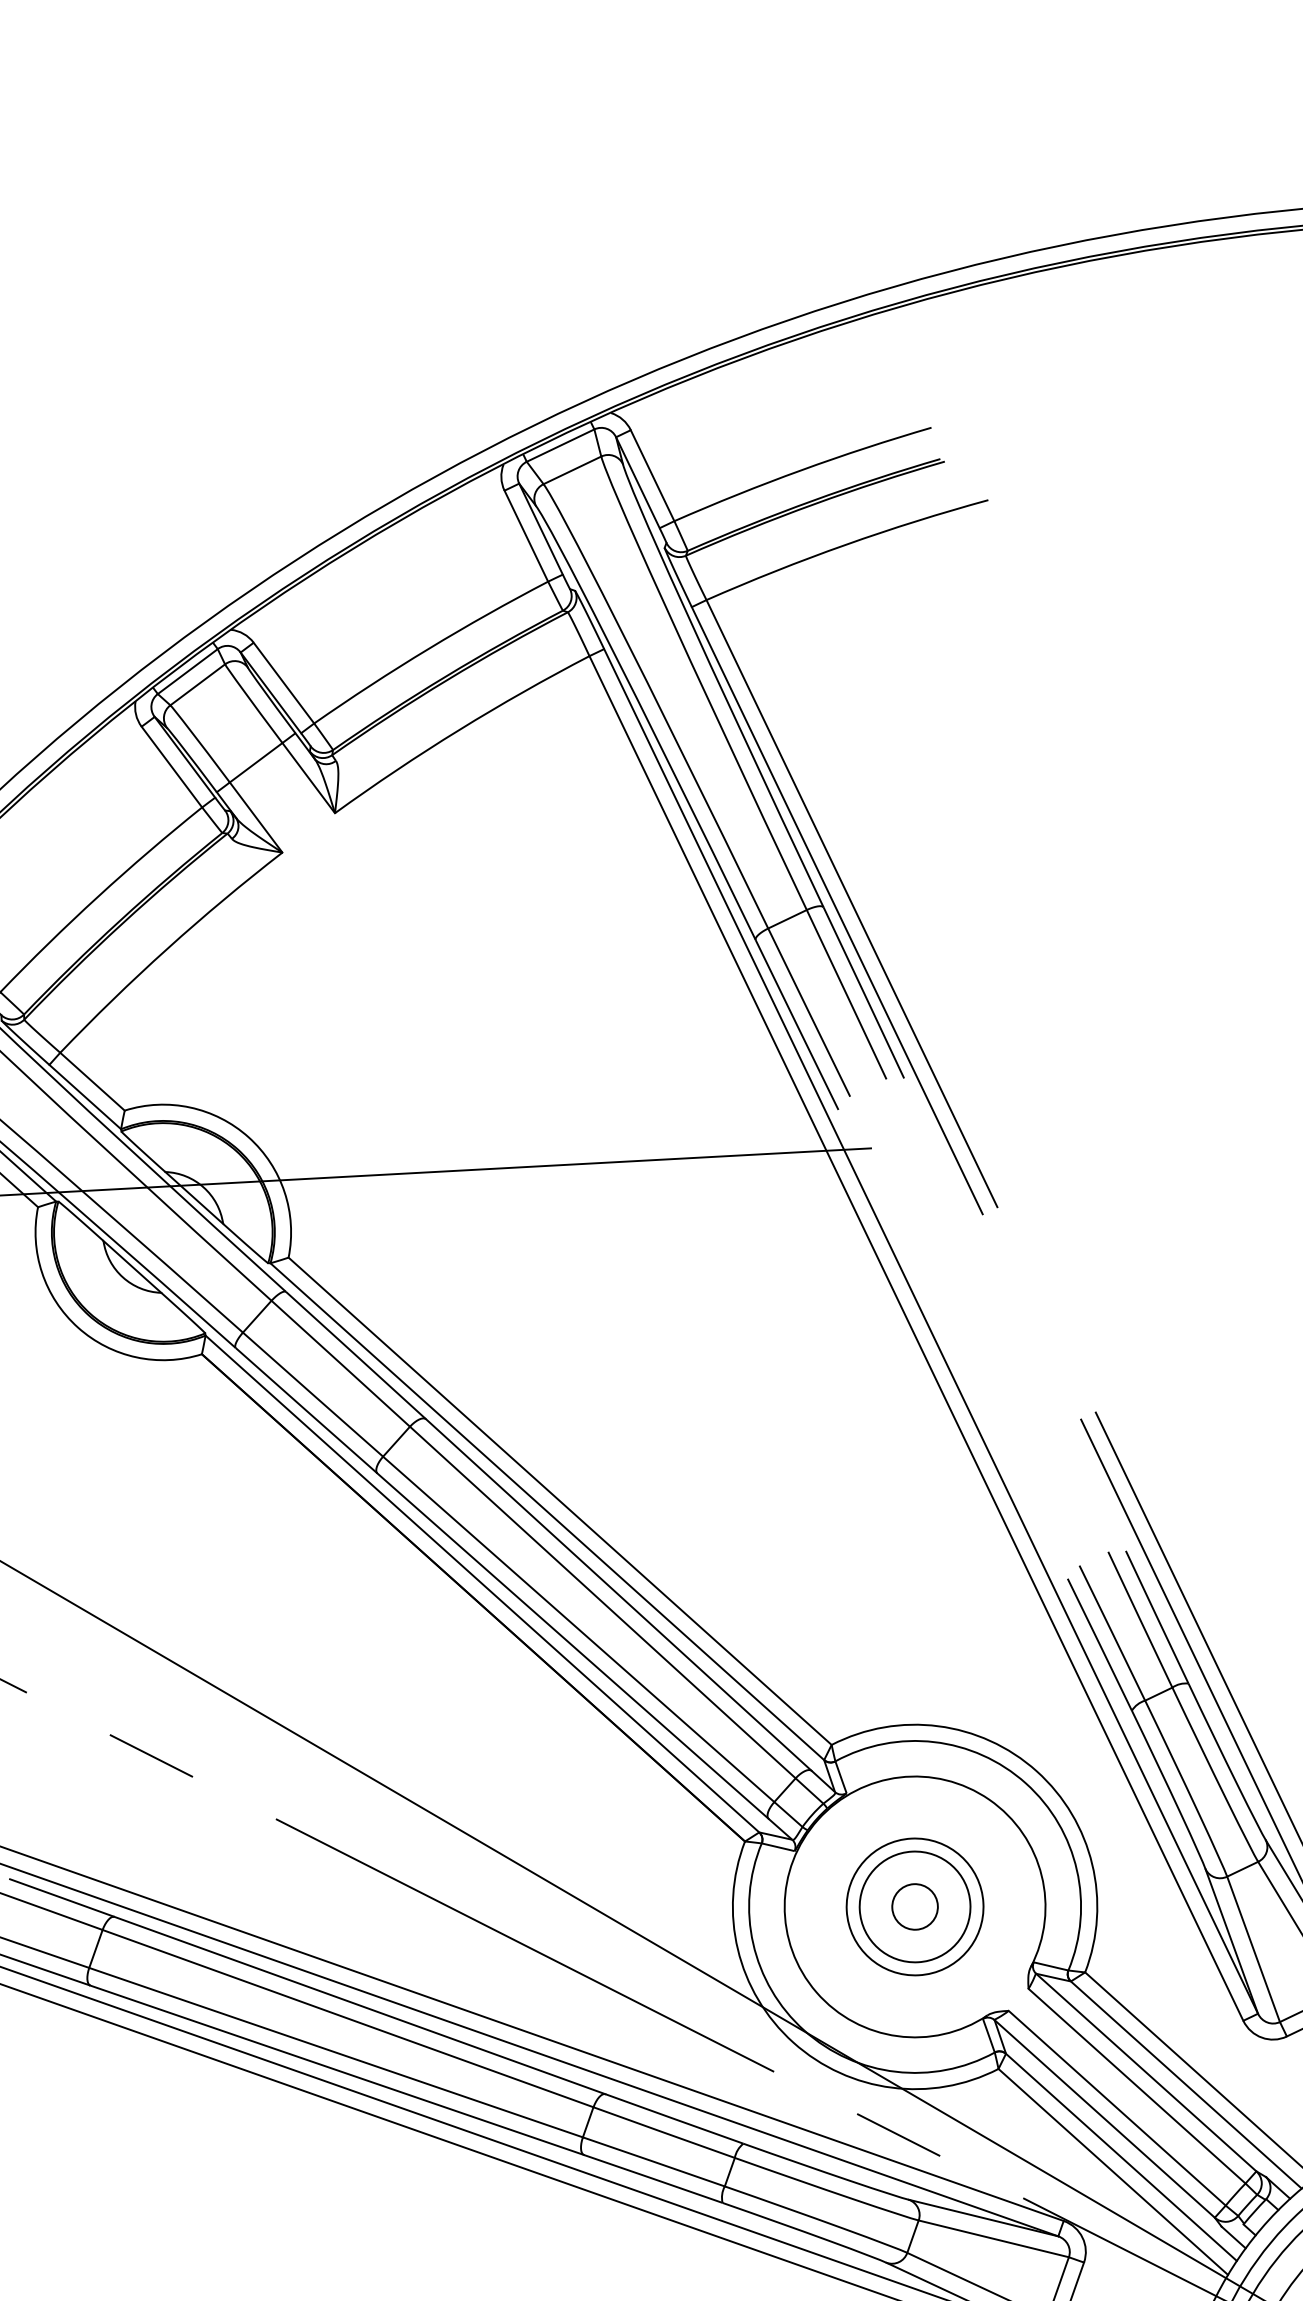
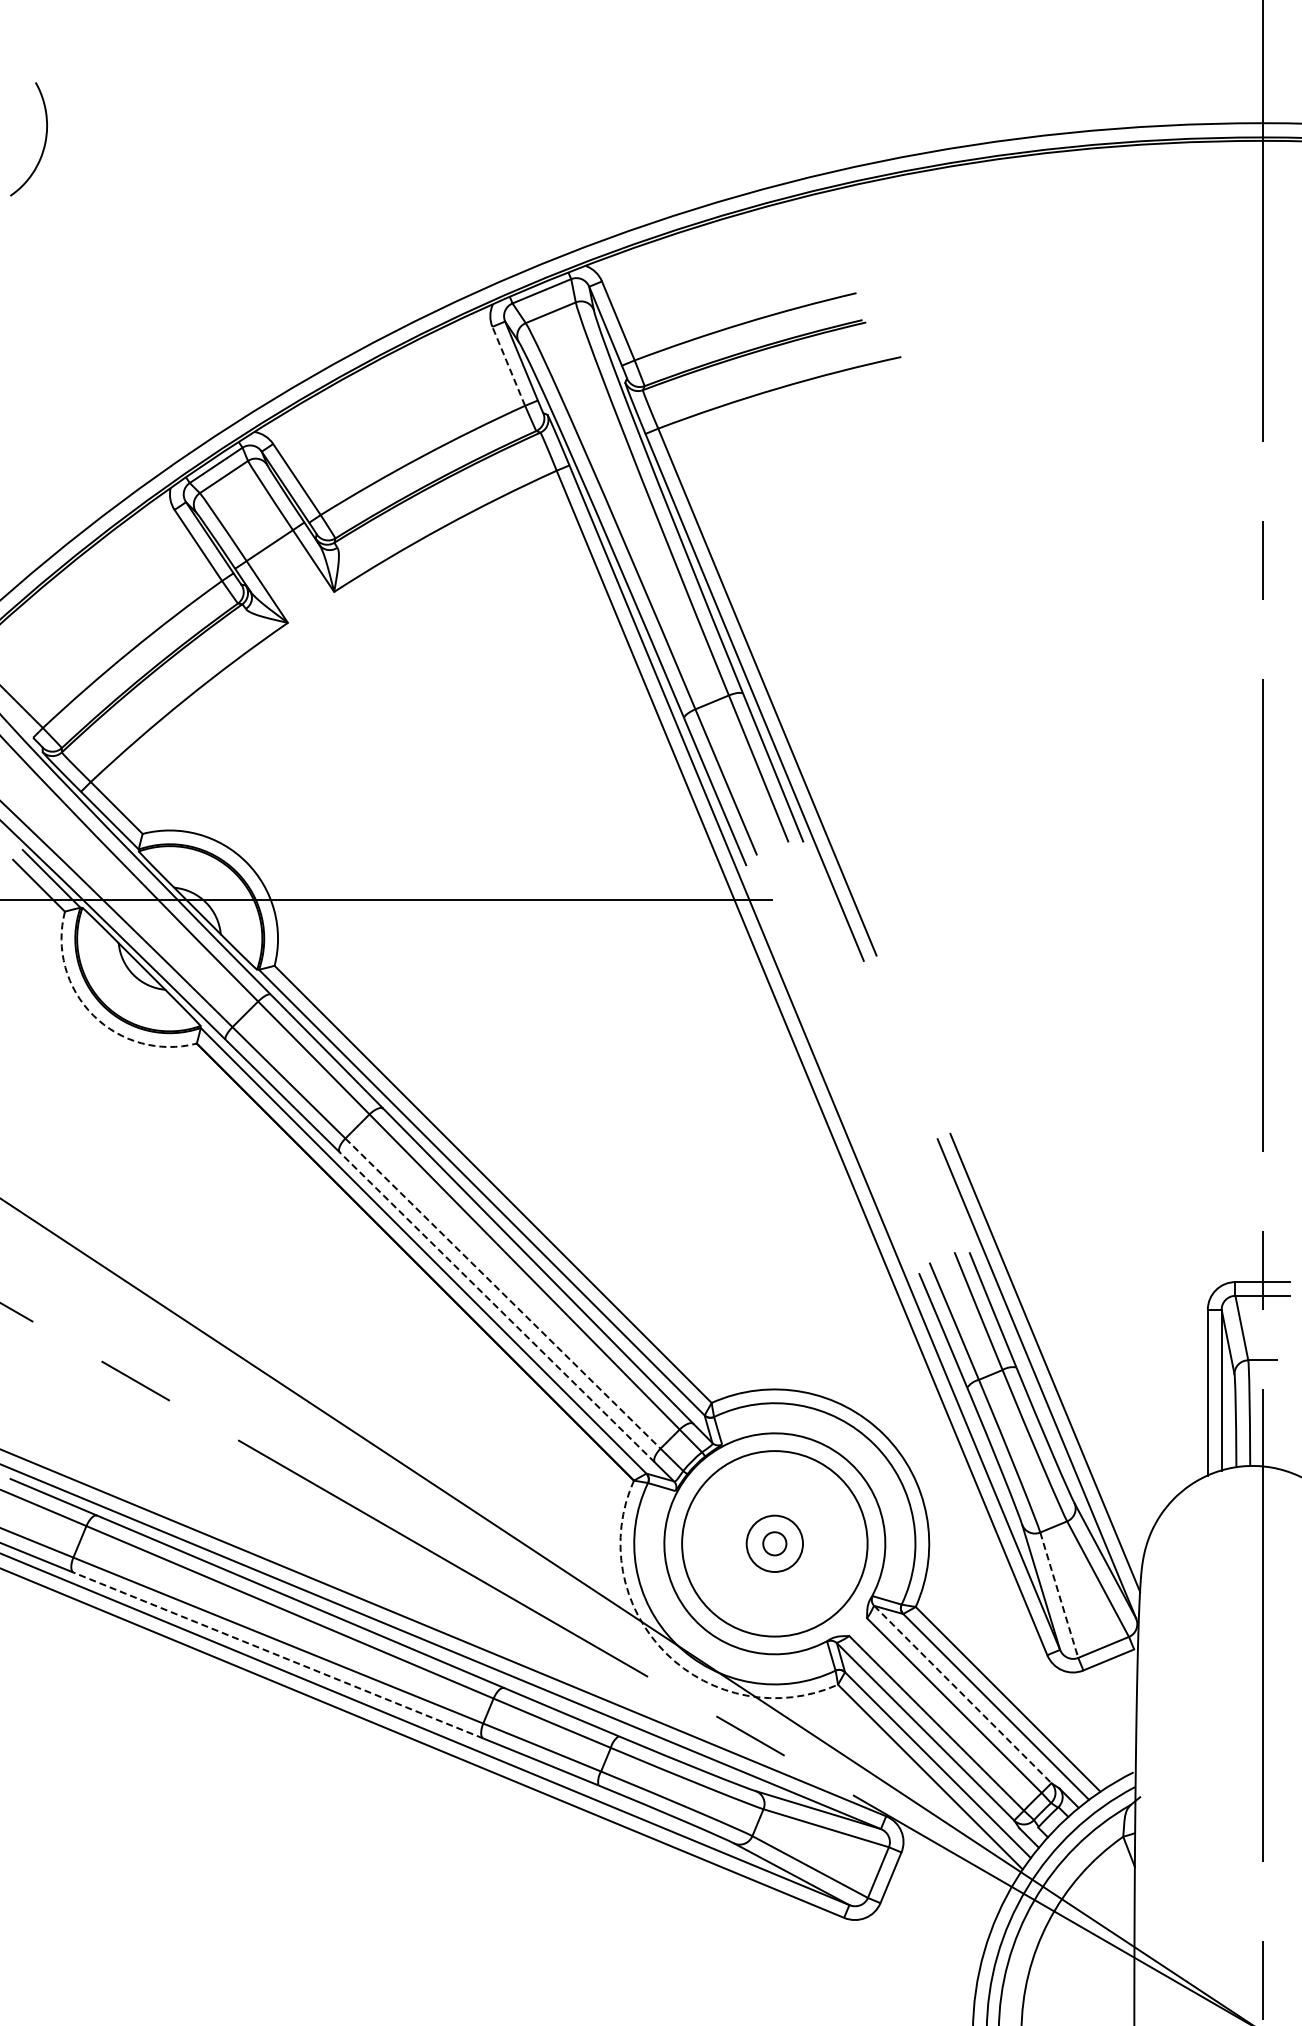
line: (526, 536) -> (508, 366), solid -> dashed
arc: (78, 1327) -> (93, 1015), solid -> dashed
line: (579, 1629) -> (503, 1293), solid -> dashed
line: (571, 1646) -> (496, 1307), solid -> dashed
circle: (914, 1906) -> (774, 1543), size x0.6
circle: (914, 1906) -> (774, 1543), size x0.6
circle: (914, 1906) -> (774, 1543), size x1.6
line: (1253, 1949) -> (1059, 1595), solid -> dashed
arc: (793, 2043) -> (665, 1653), solid -> dashed
line: (336, 2070) -> (277, 1655), solid -> dashed
line: (1147, 2072) -> (963, 1694), solid -> dashed

